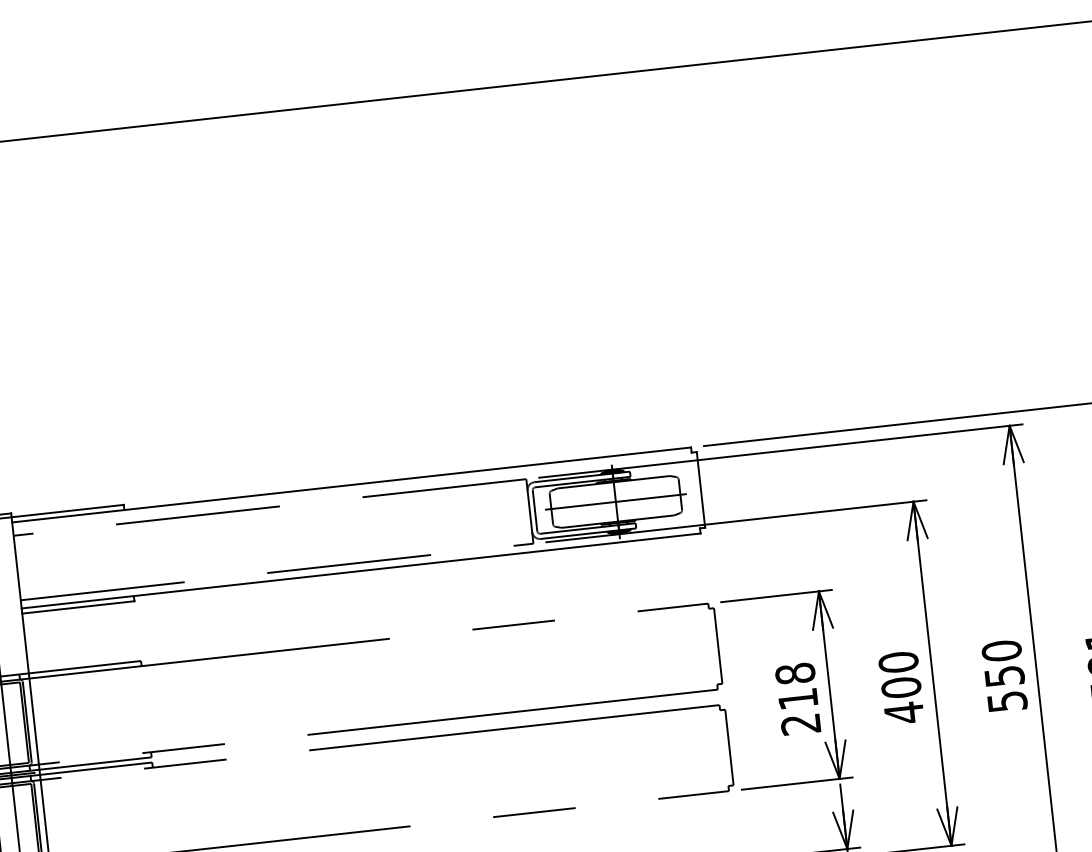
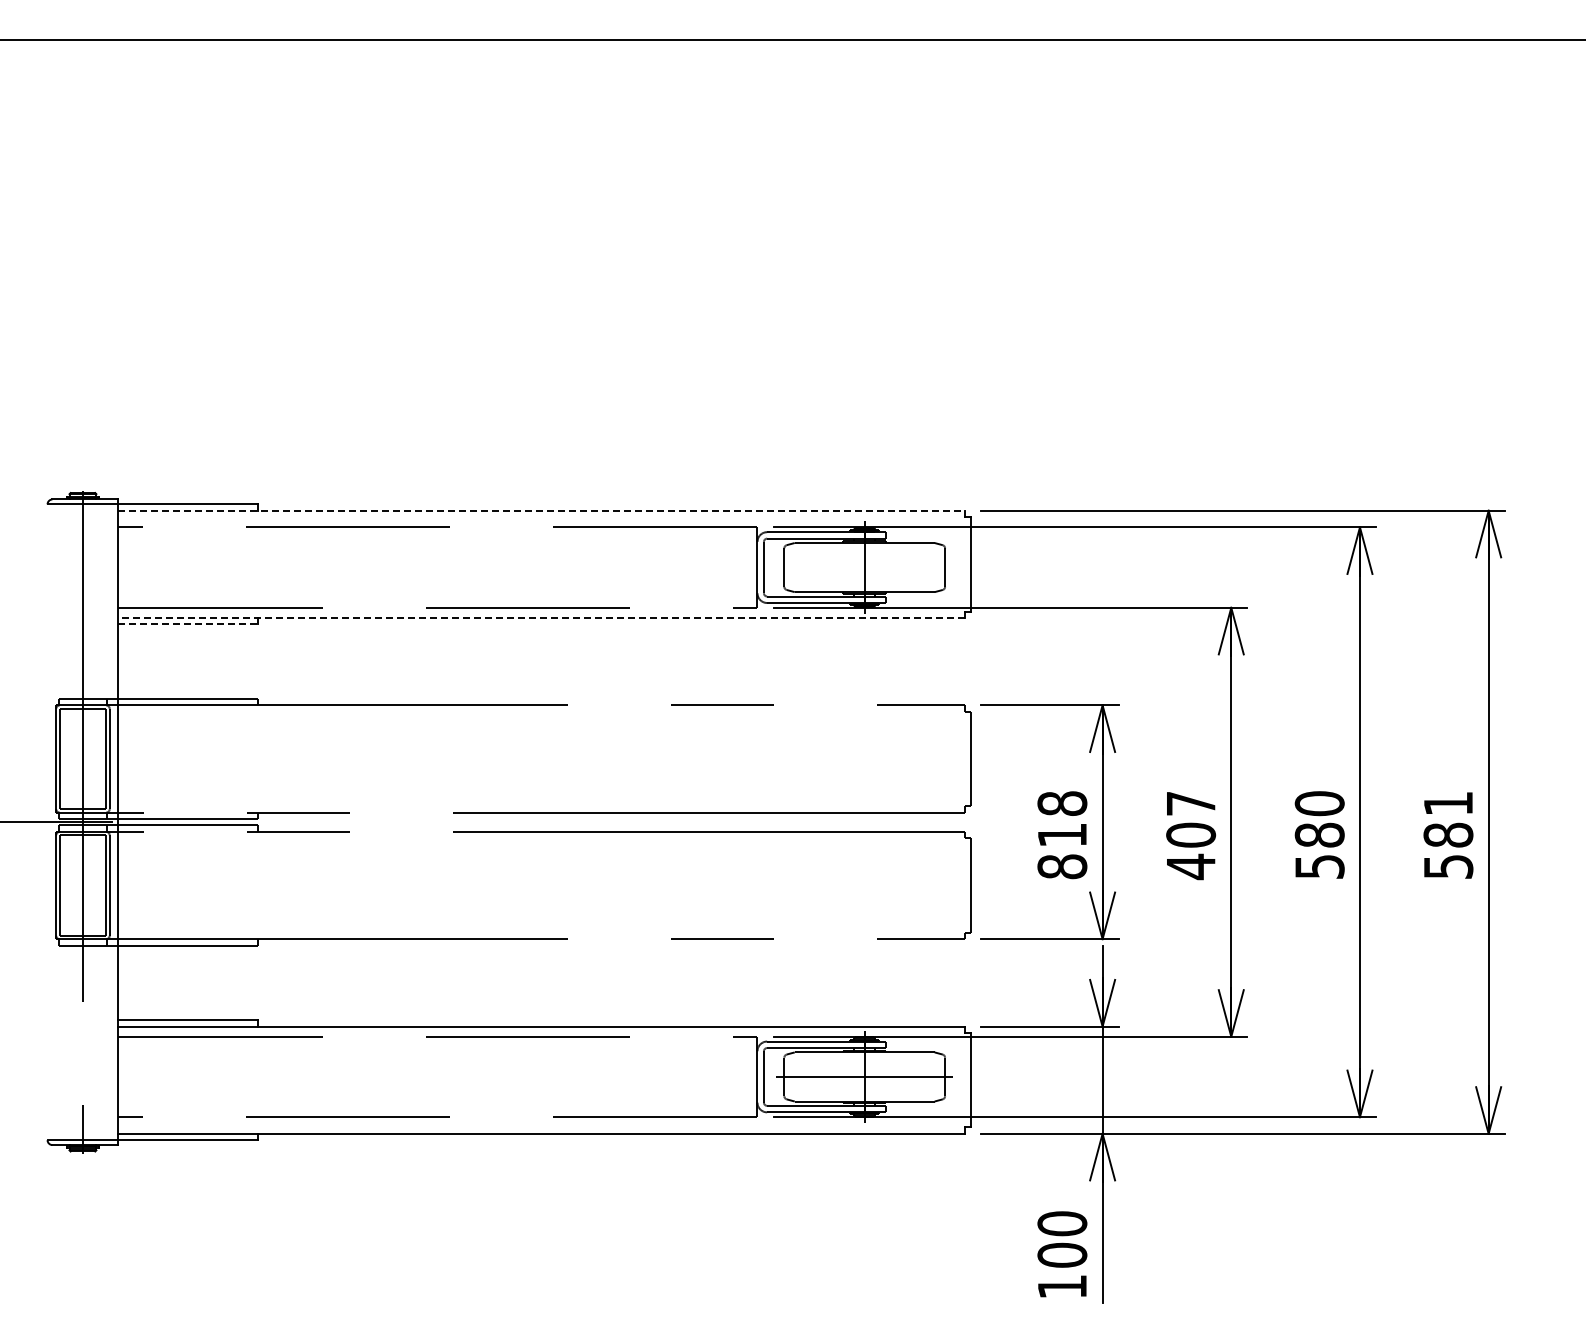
line: (352, 484) -> (542, 510), solid -> dashed
line: (615, 501) -> (864, 567), removed
line: (361, 570) -> (541, 617), solid -> dashed
line: (78, 607) -> (188, 624), solid -> dashed
text: (898, 662) -> (1191, 803), 400 -> 407
text: (1004, 675) -> (1319, 834), 550 -> 580
text: (801, 724) -> (1062, 866), 218 -> 818

